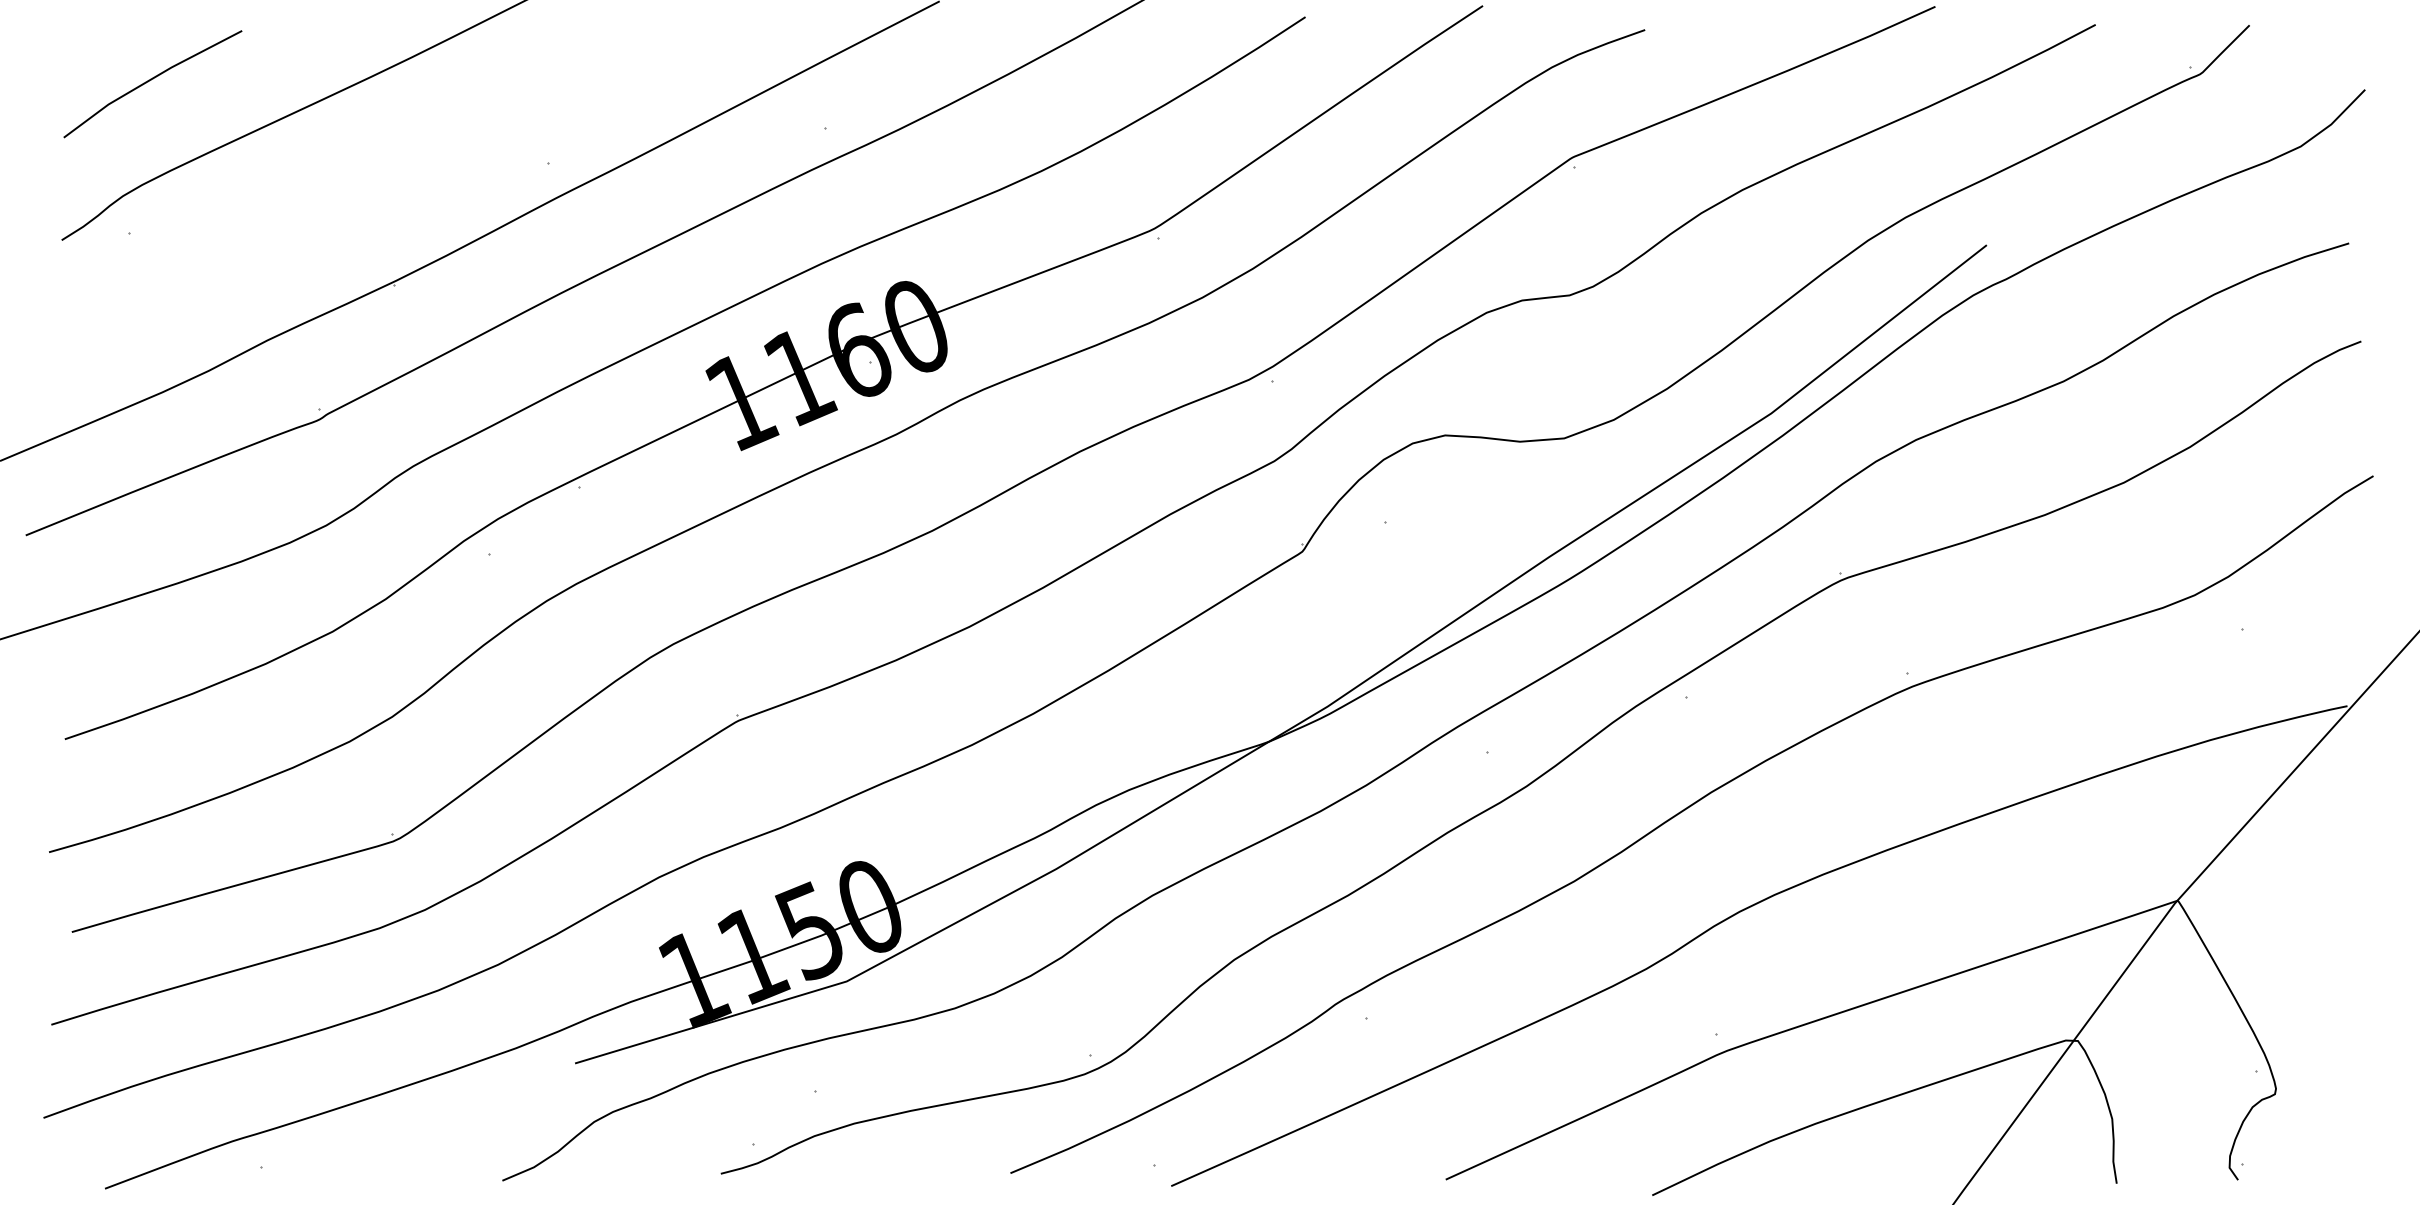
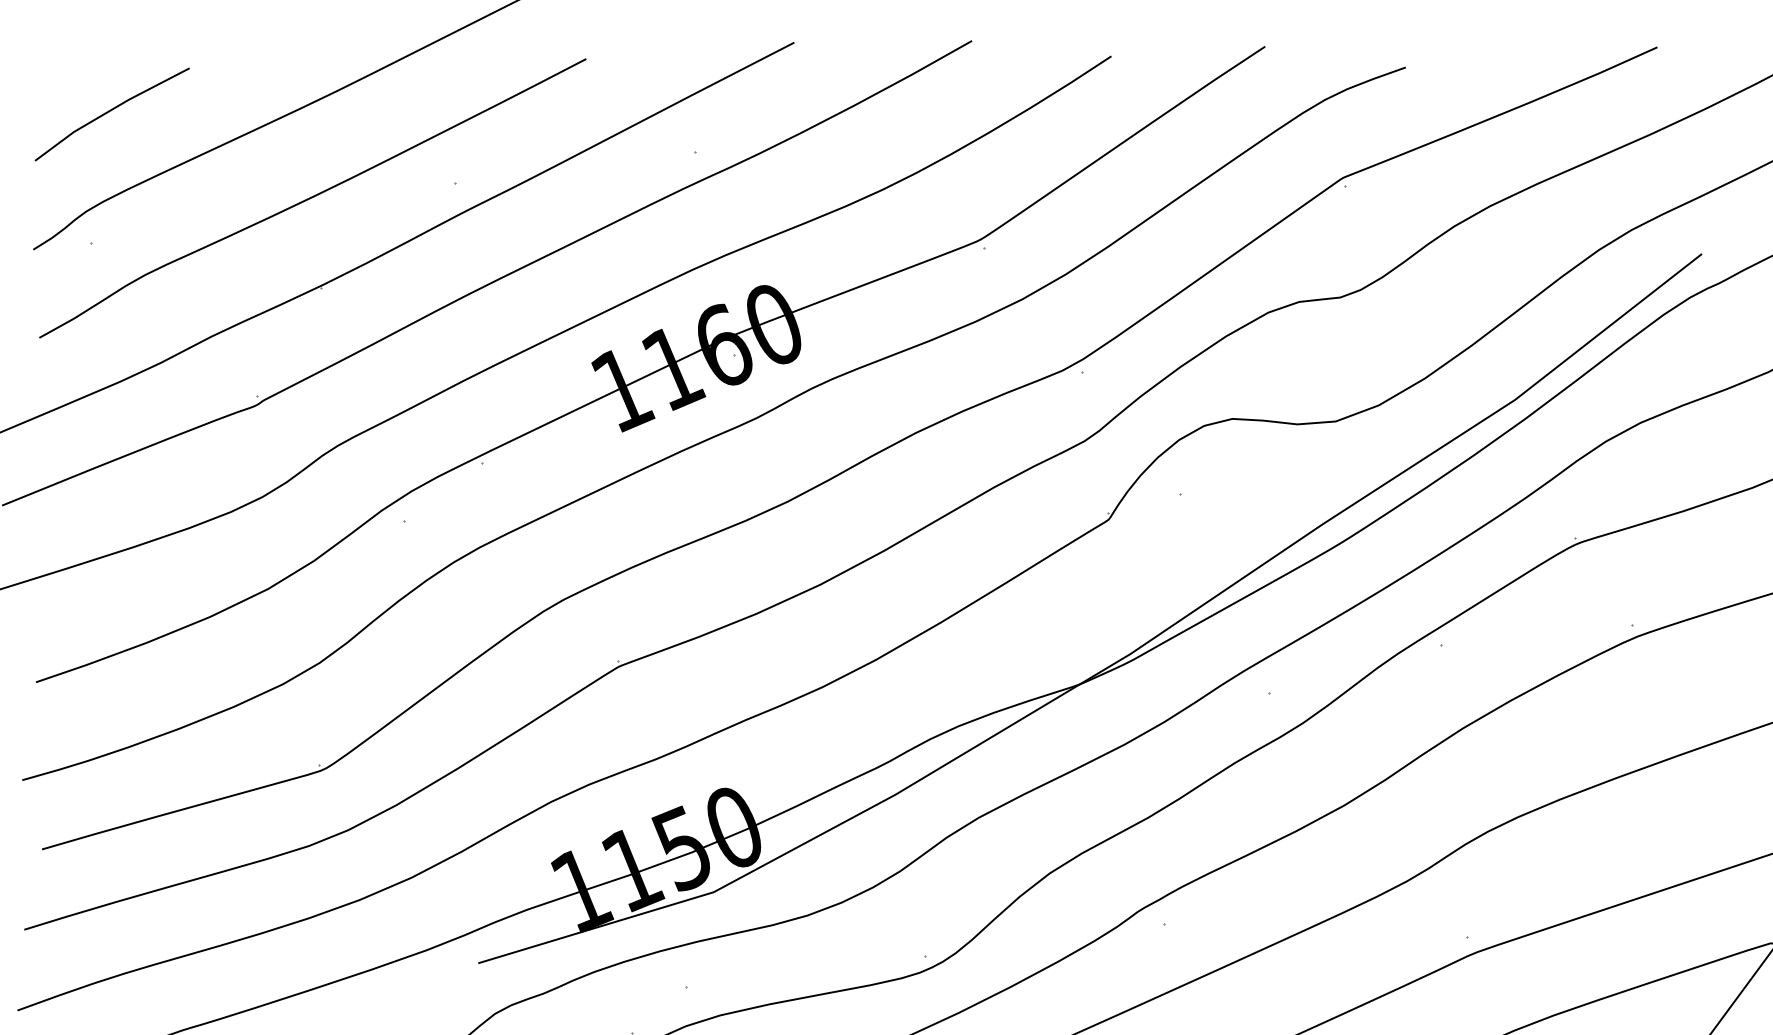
curve: (383, 180) -> (312, 197), added

